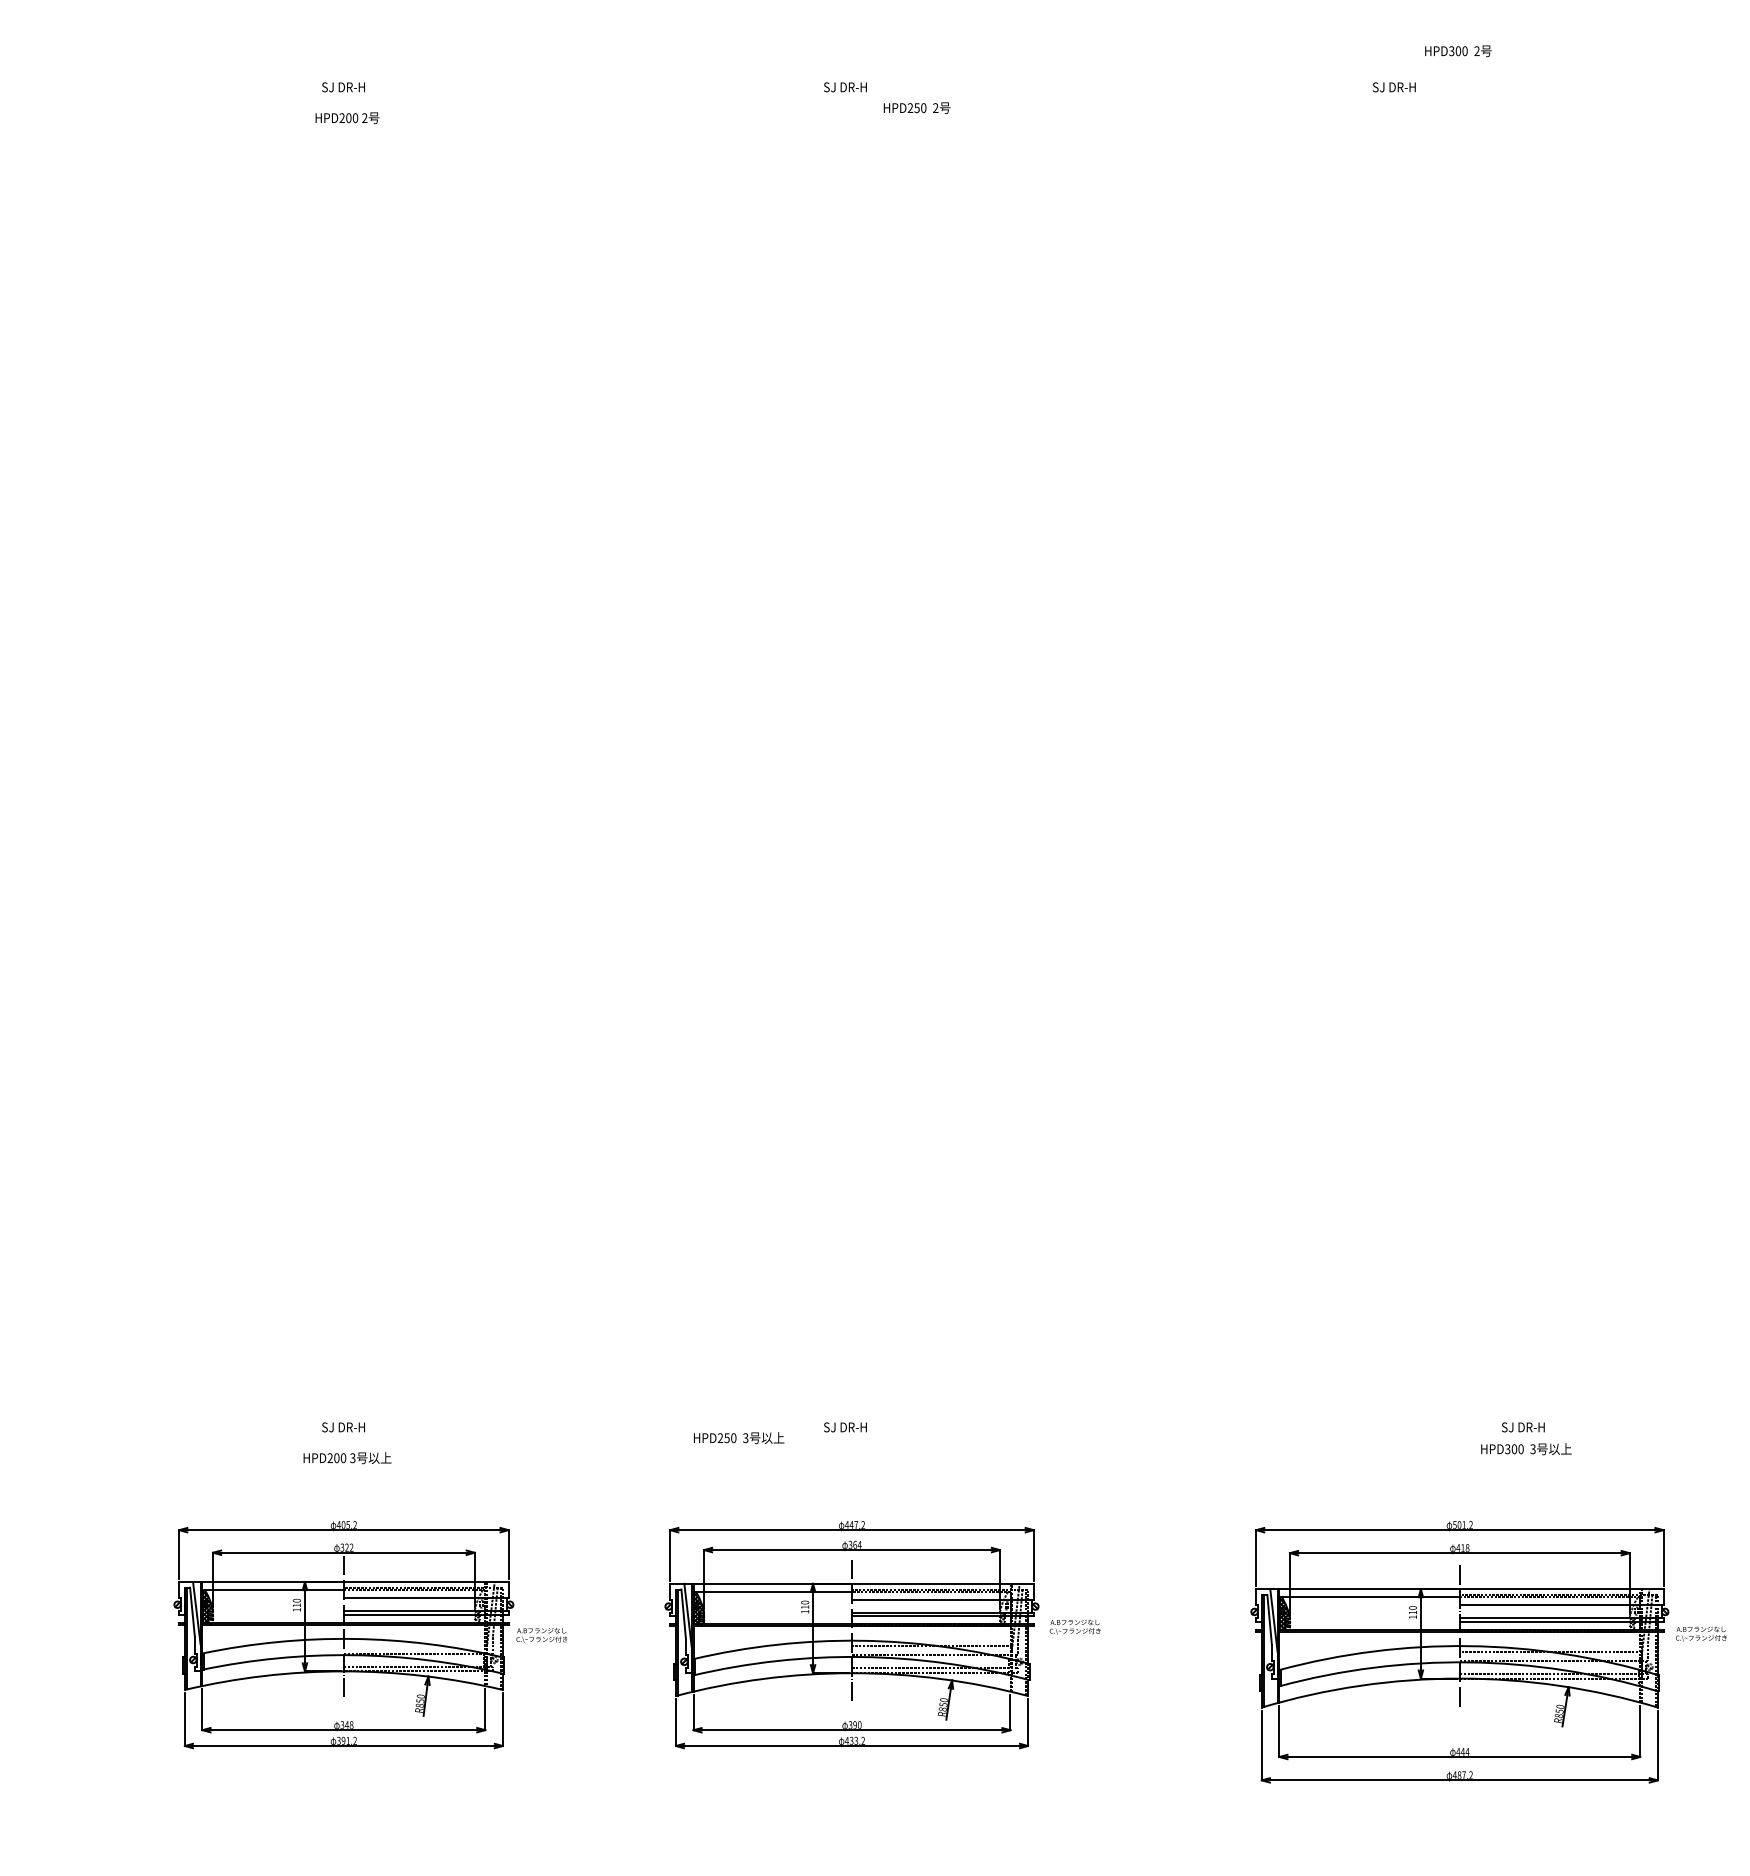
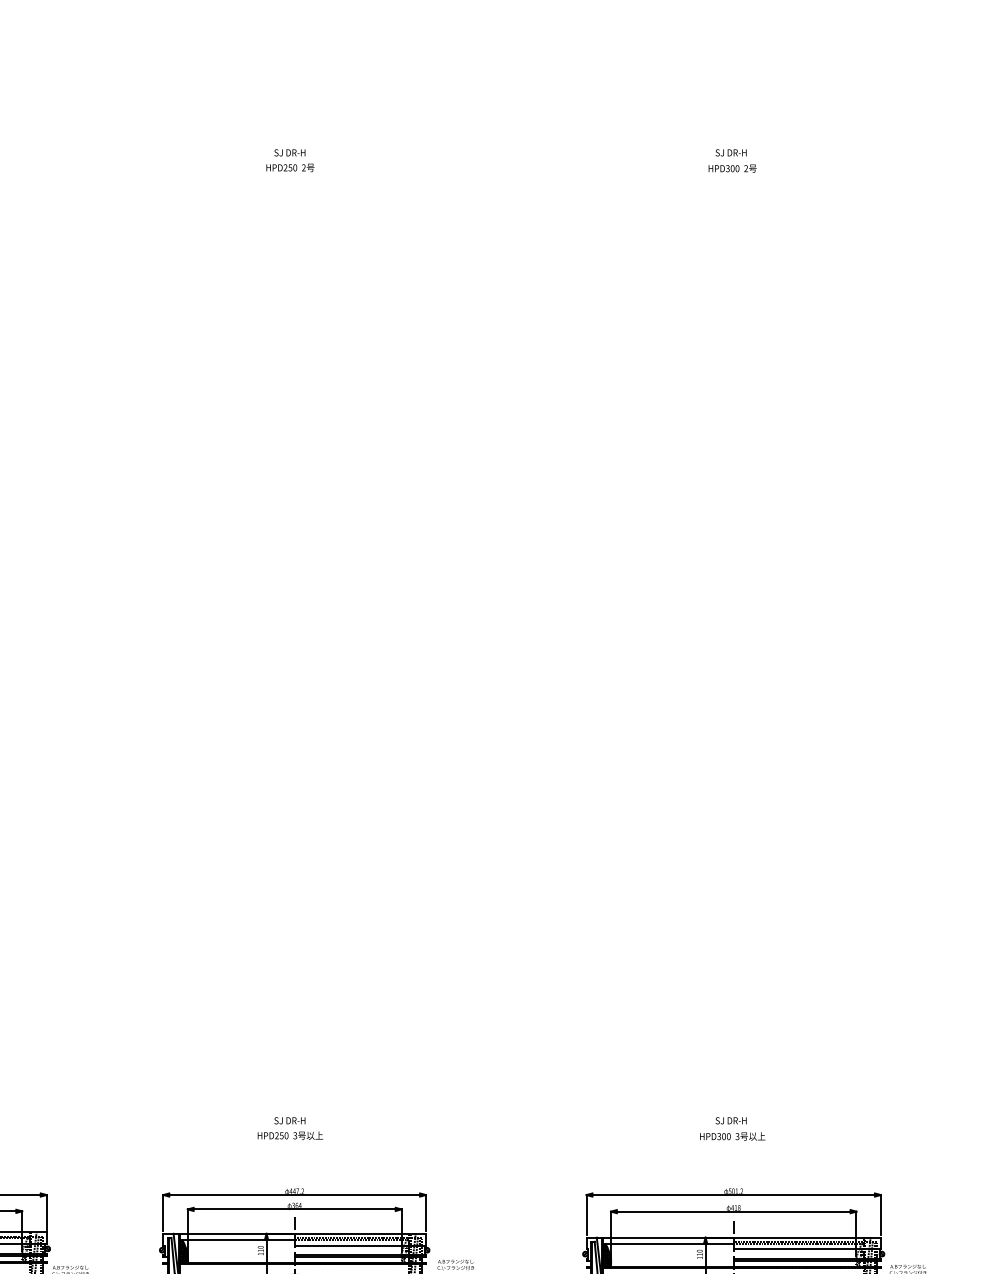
text: (1458, 51) -> (732, 168), moved
text: (1394, 87) -> (731, 152), moved
text: (916, 107) -> (289, 167), moved
text: (1523, 1427) -> (731, 1120), moved
text: (739, 1438) -> (290, 1136), moved
text: (1526, 1449) -> (732, 1136), moved

